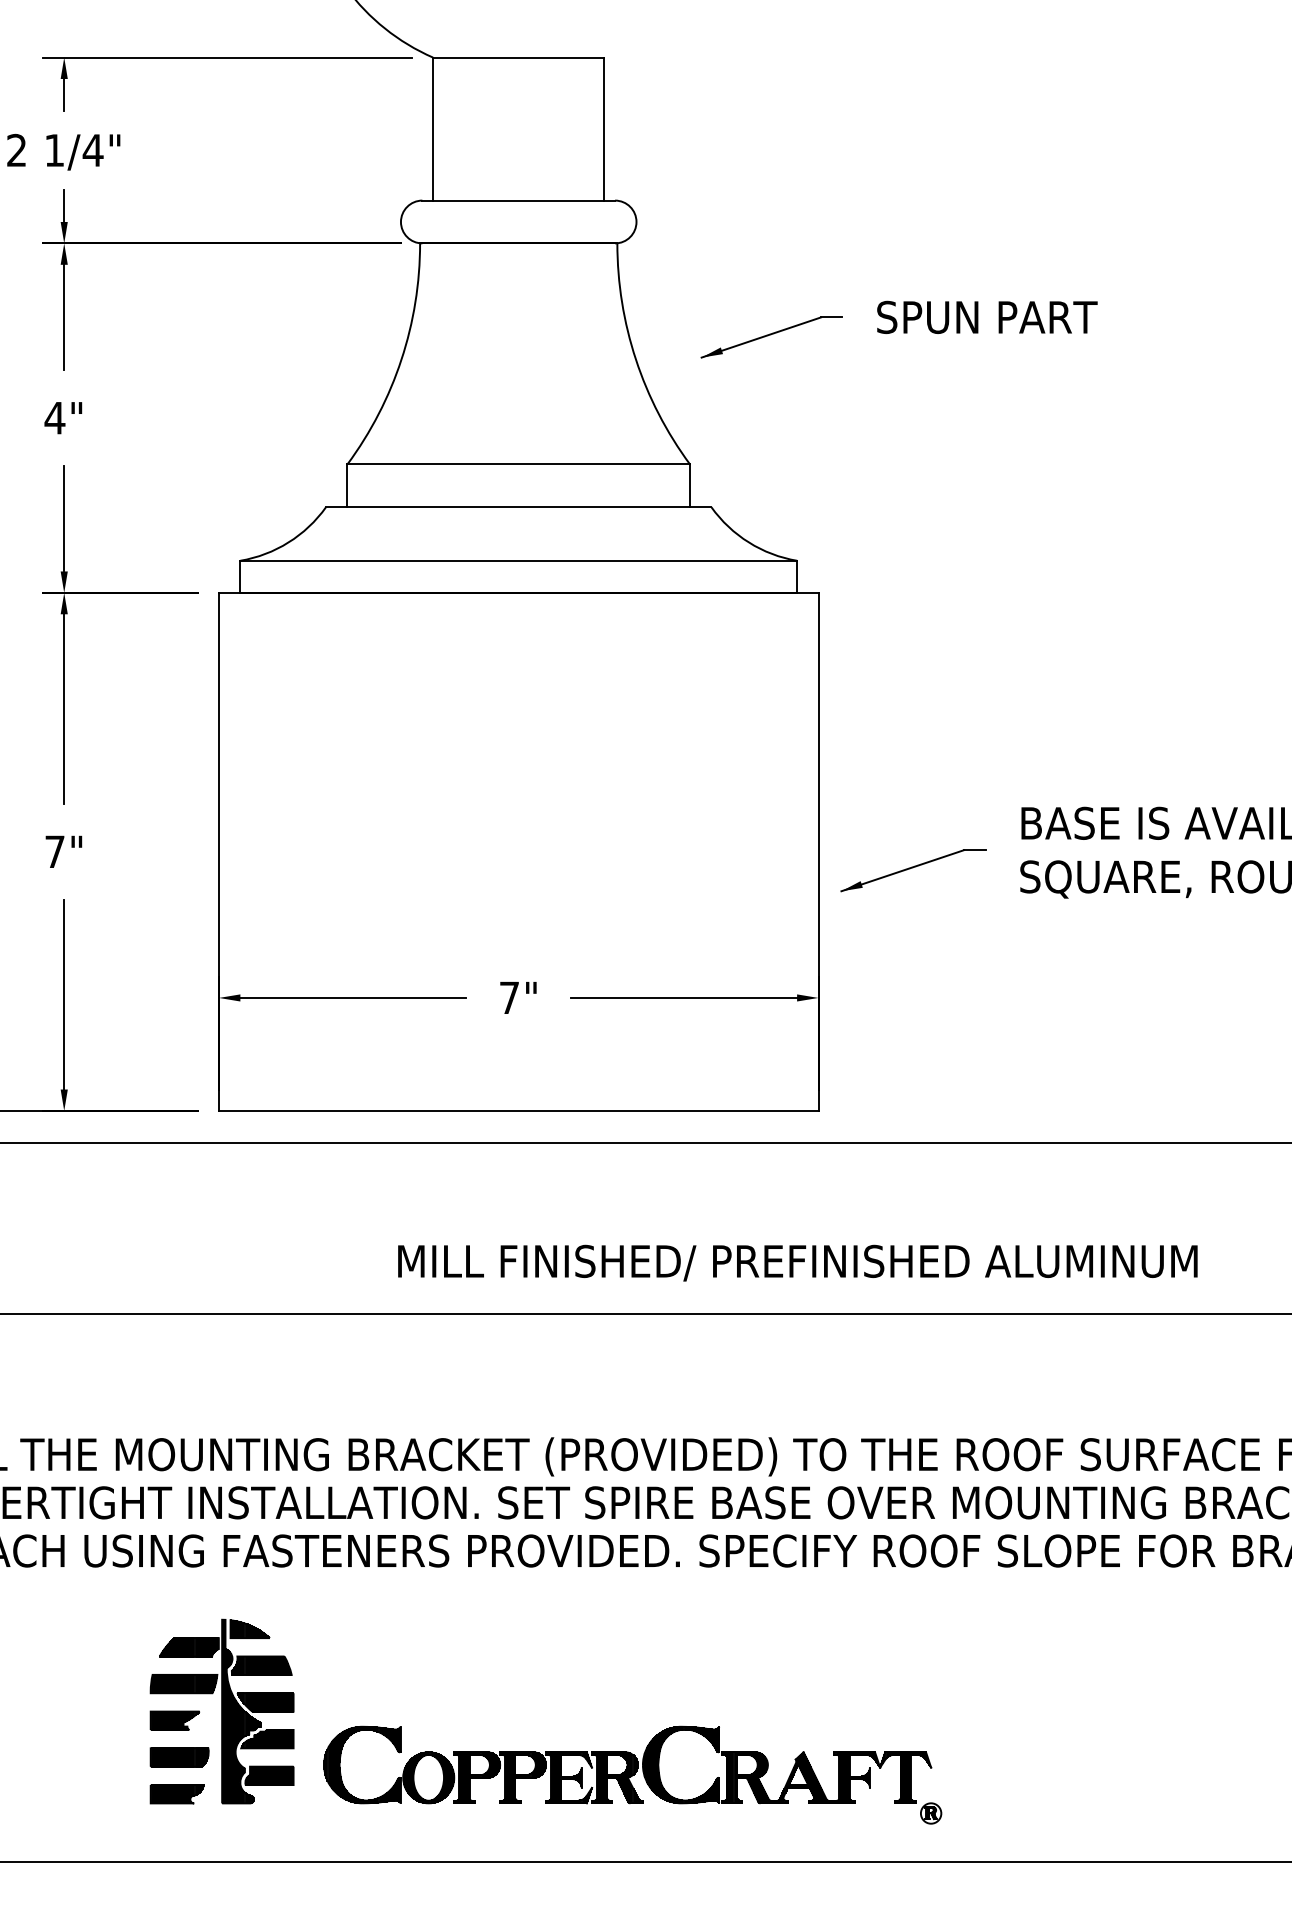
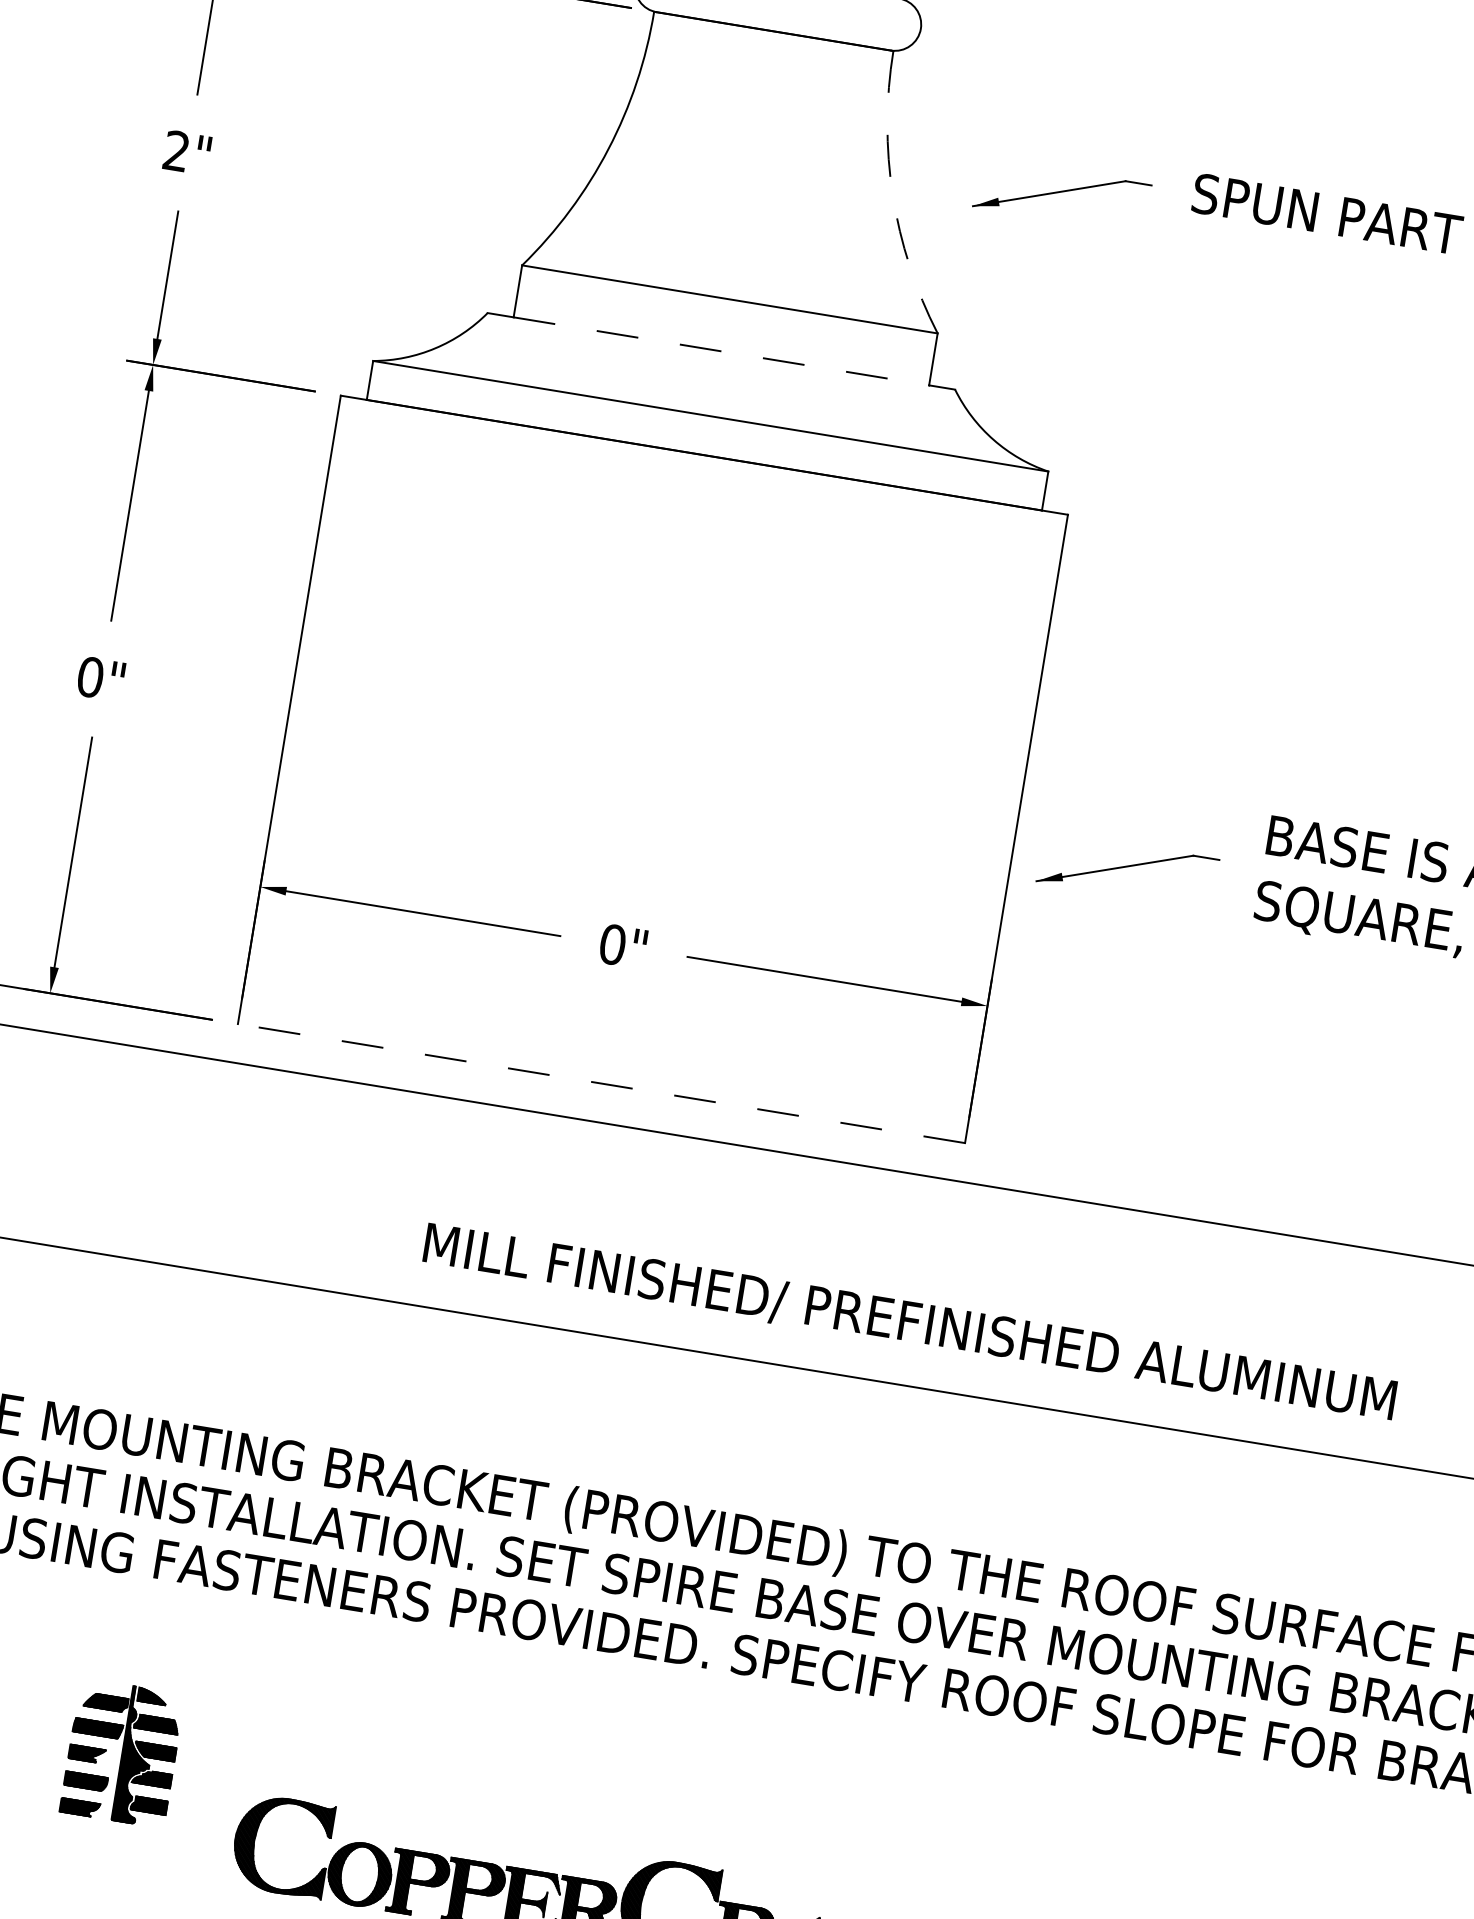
arc: (636, 359) -> (893, 195), solid -> dashed
text: (54, 417) -> (176, 150), 4" -> 2"
line: (519, 507) -> (722, 351), solid -> dashed
text: (54, 851) -> (89, 676), 7" -> 0"
text: (509, 997) -> (612, 944), 7" -> 0"
line: (518, 1110) -> (601, 1082), solid -> dashed
part: (221, 1711) -> (121, 1752), size x0.6

